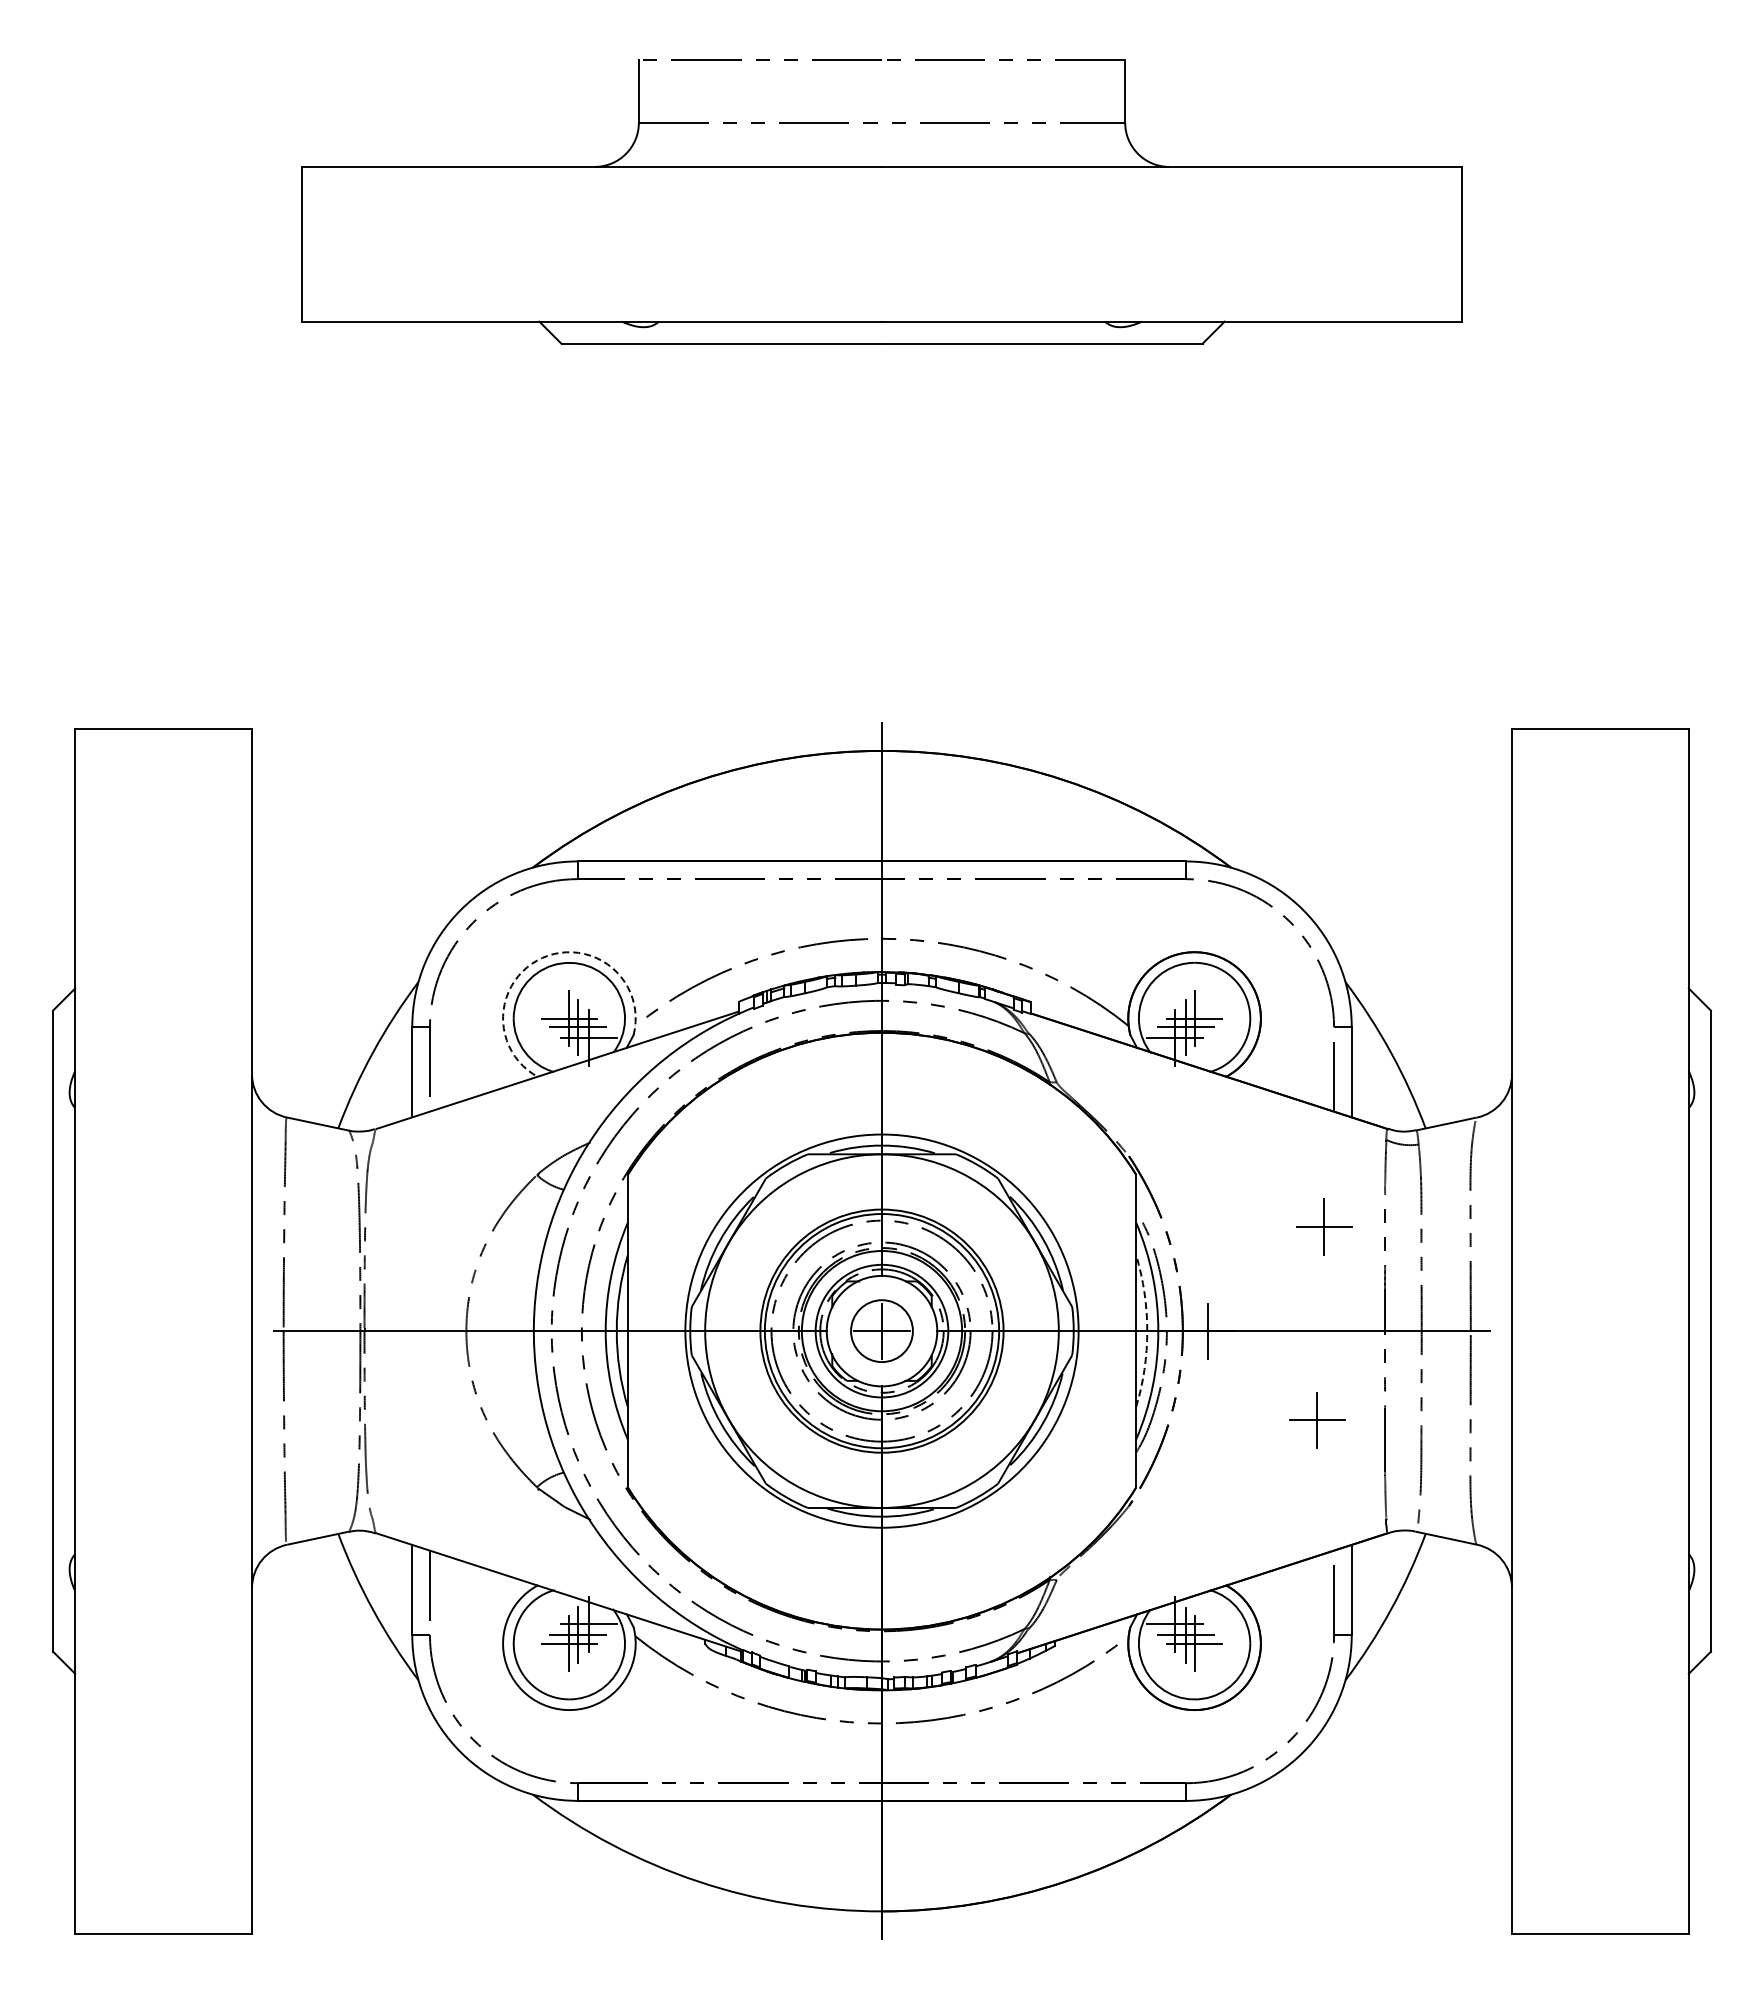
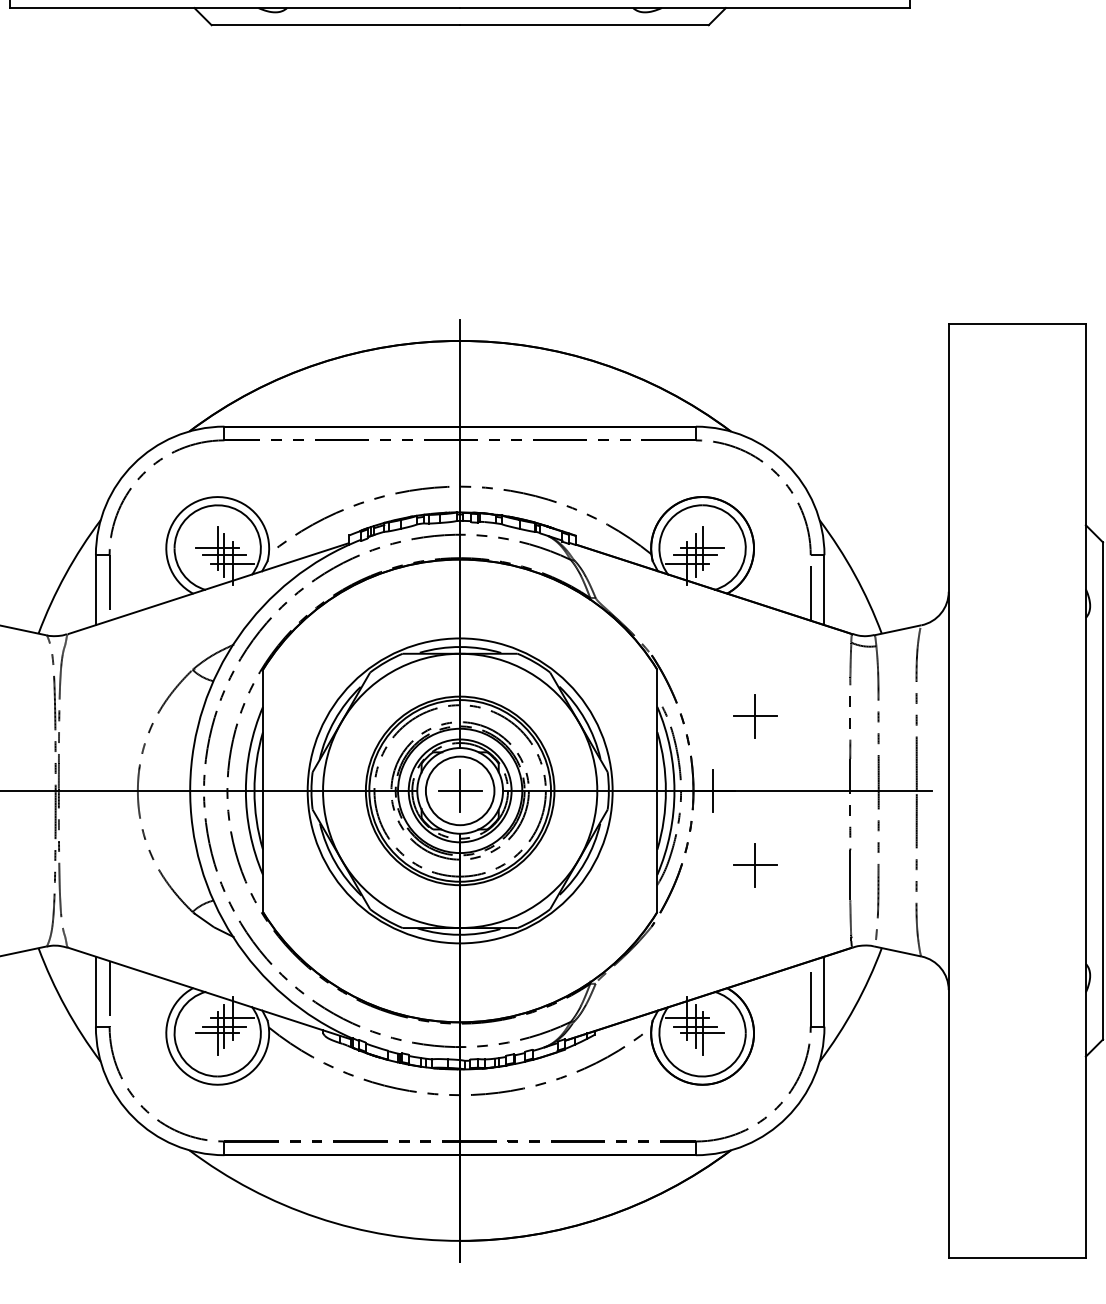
arc: (542, 957) -> (196, 501), dashed -> solid
part: (1324, 1226) -> (755, 715), moved
circle: (881, 1330) -> (459, 790), size x1.43
arc: (1147, 1331) -> (666, 791), dashed -> solid
part: (1317, 1420) -> (755, 865), moved

